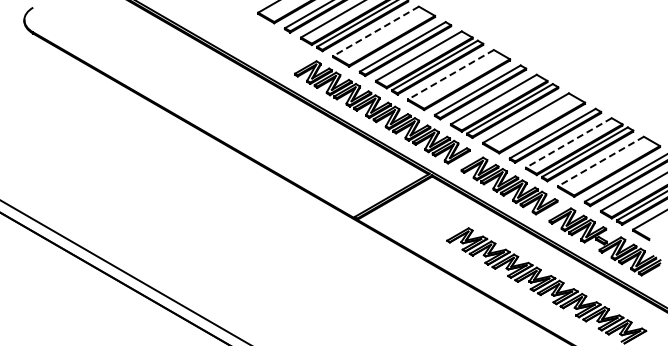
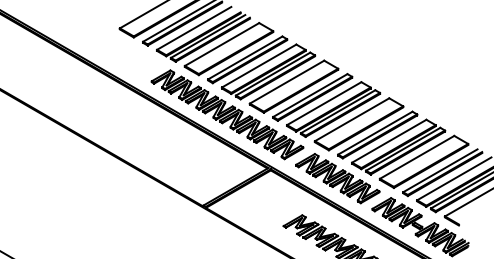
line: (375, 31) -> (221, 44), dashed -> solid
line: (450, 74) -> (286, 81), dashed -> solid
line: (568, 143) -> (388, 141), dashed -> solid
line: (600, 161) -> (416, 157), dashed -> solid

